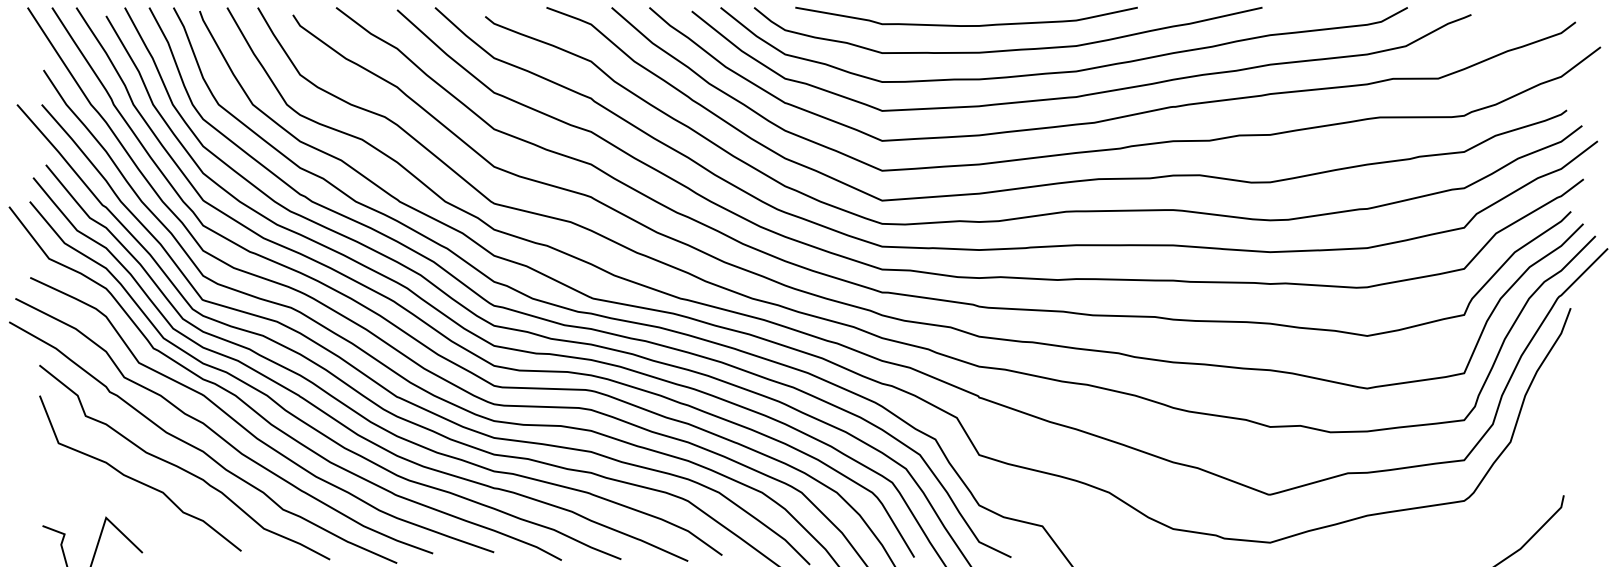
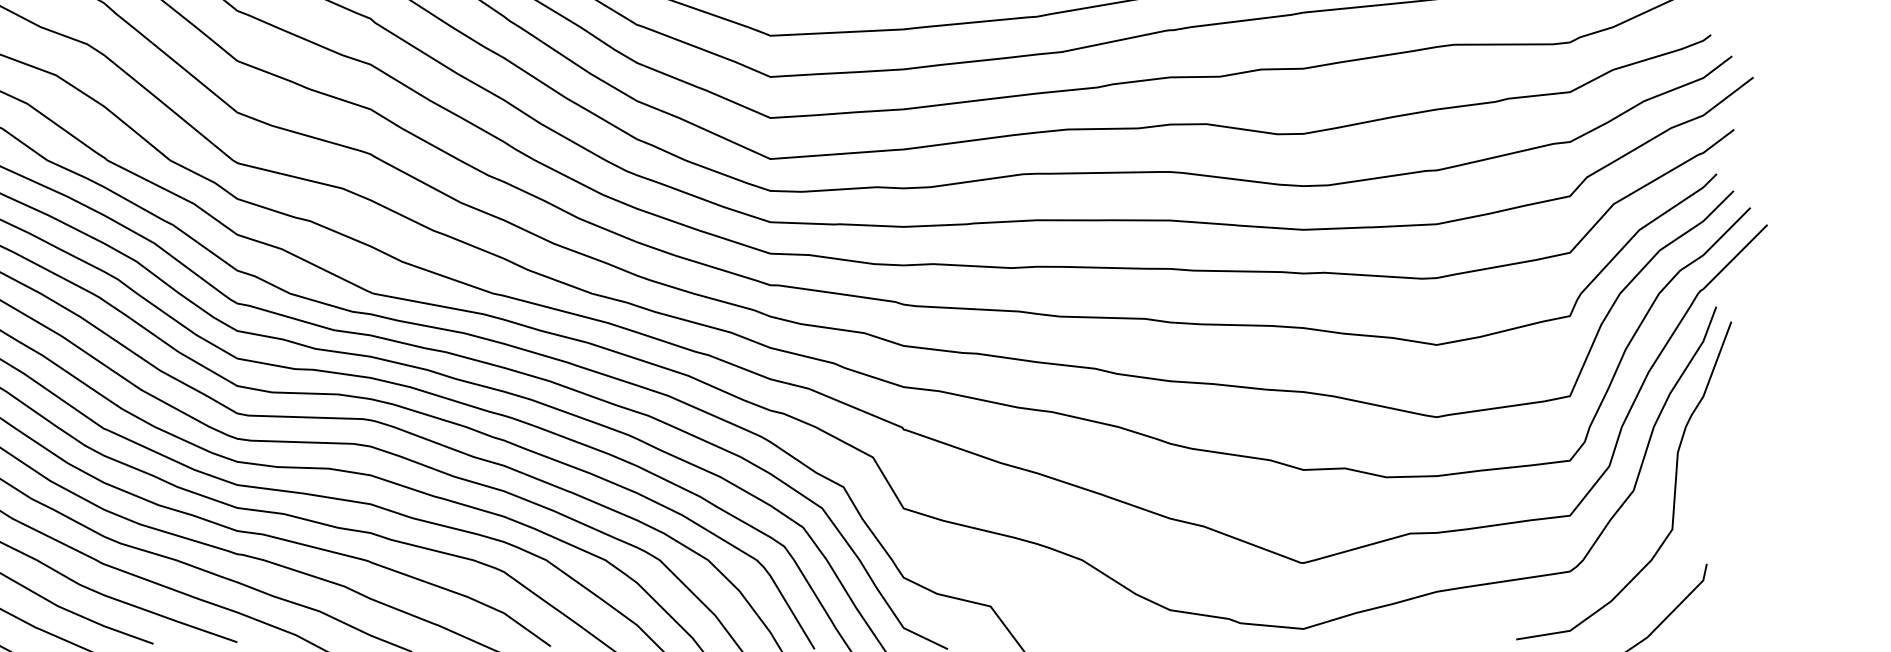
curve: (1539, 441) -> (1673, 489), added

